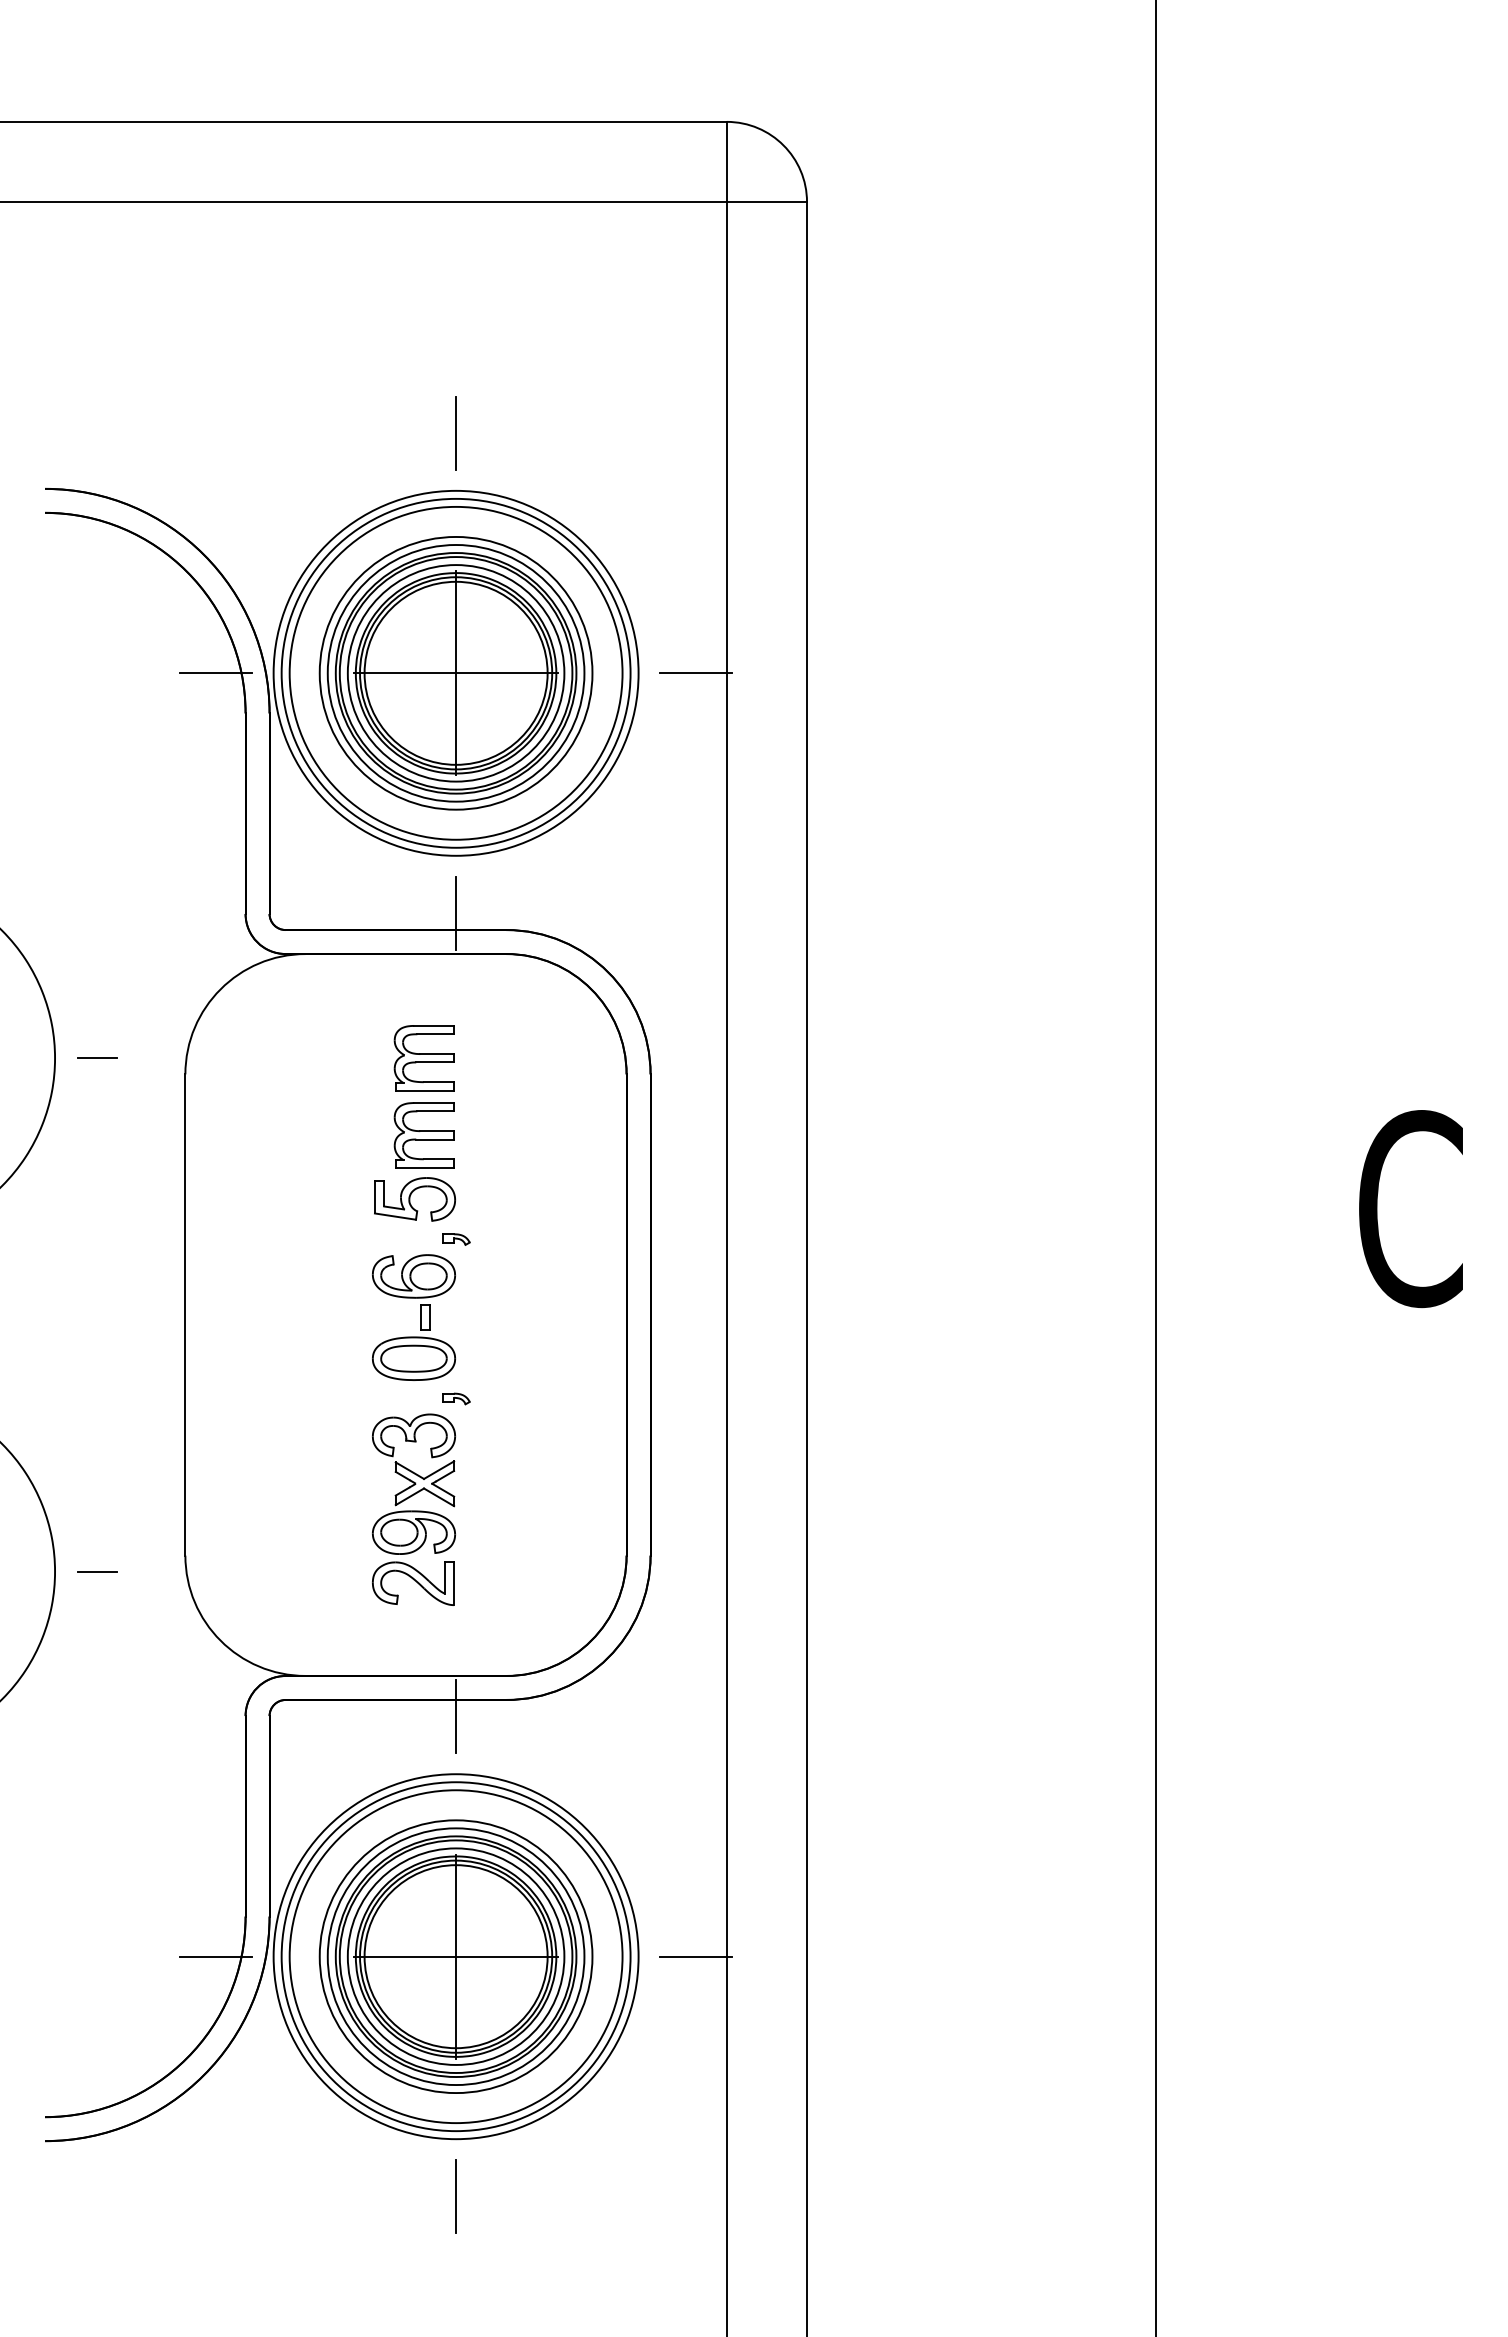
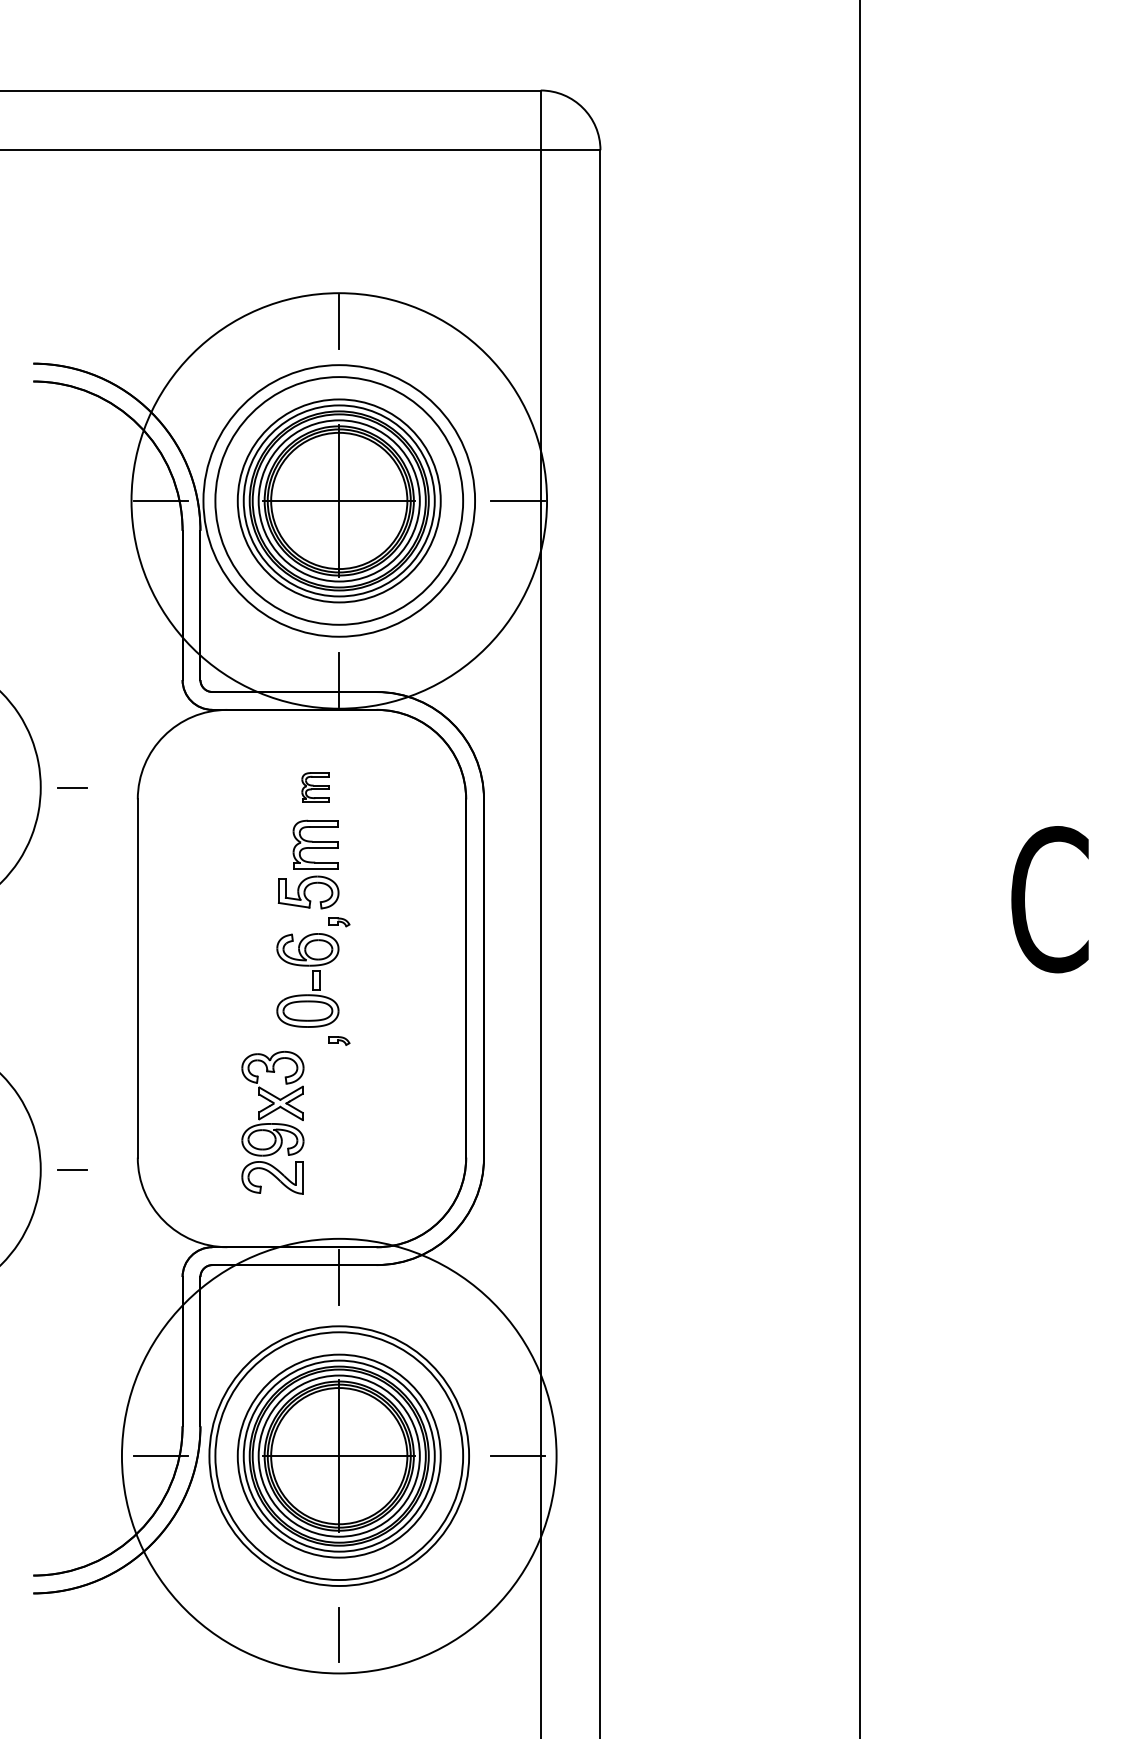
circle: (455, 672) -> (338, 500), size x1.6
part: (423, 1058) -> (315, 787), size x0.6
part: (413, 1509) -> (272, 1122), moved
circle: (455, 1956) -> (338, 1456), size x1.6

